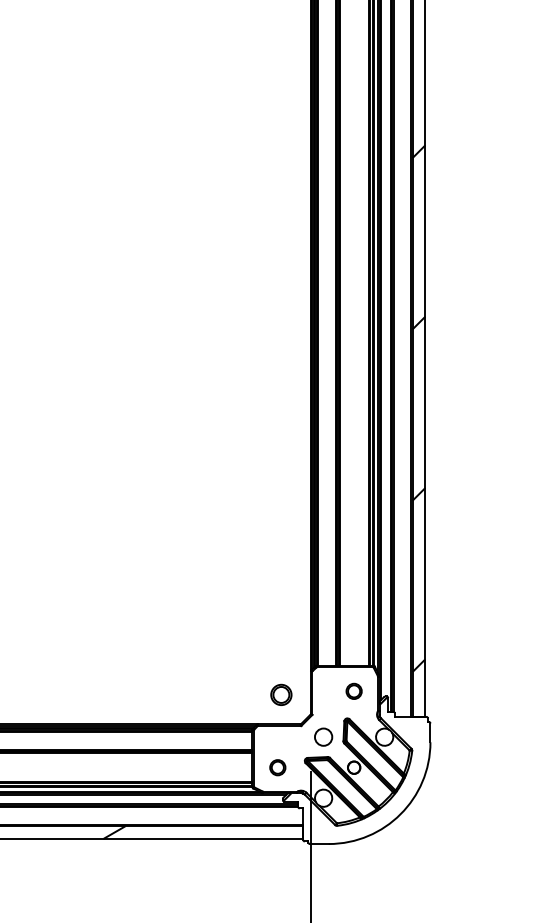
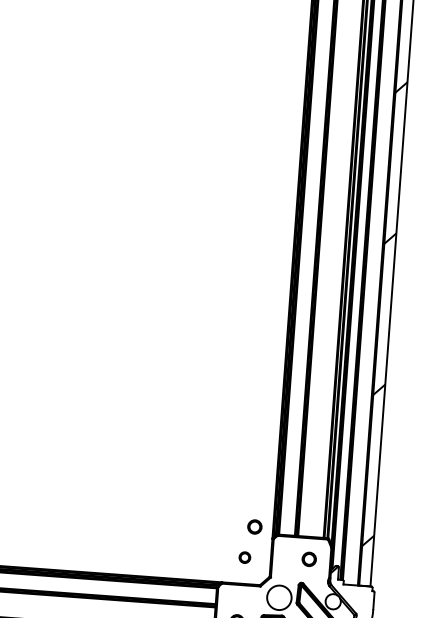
part: (289, 658) -> (254, 526), added
part: (281, 694) -> (244, 557), size x0.6
circle: (323, 736) -> (279, 597), size x1.6

